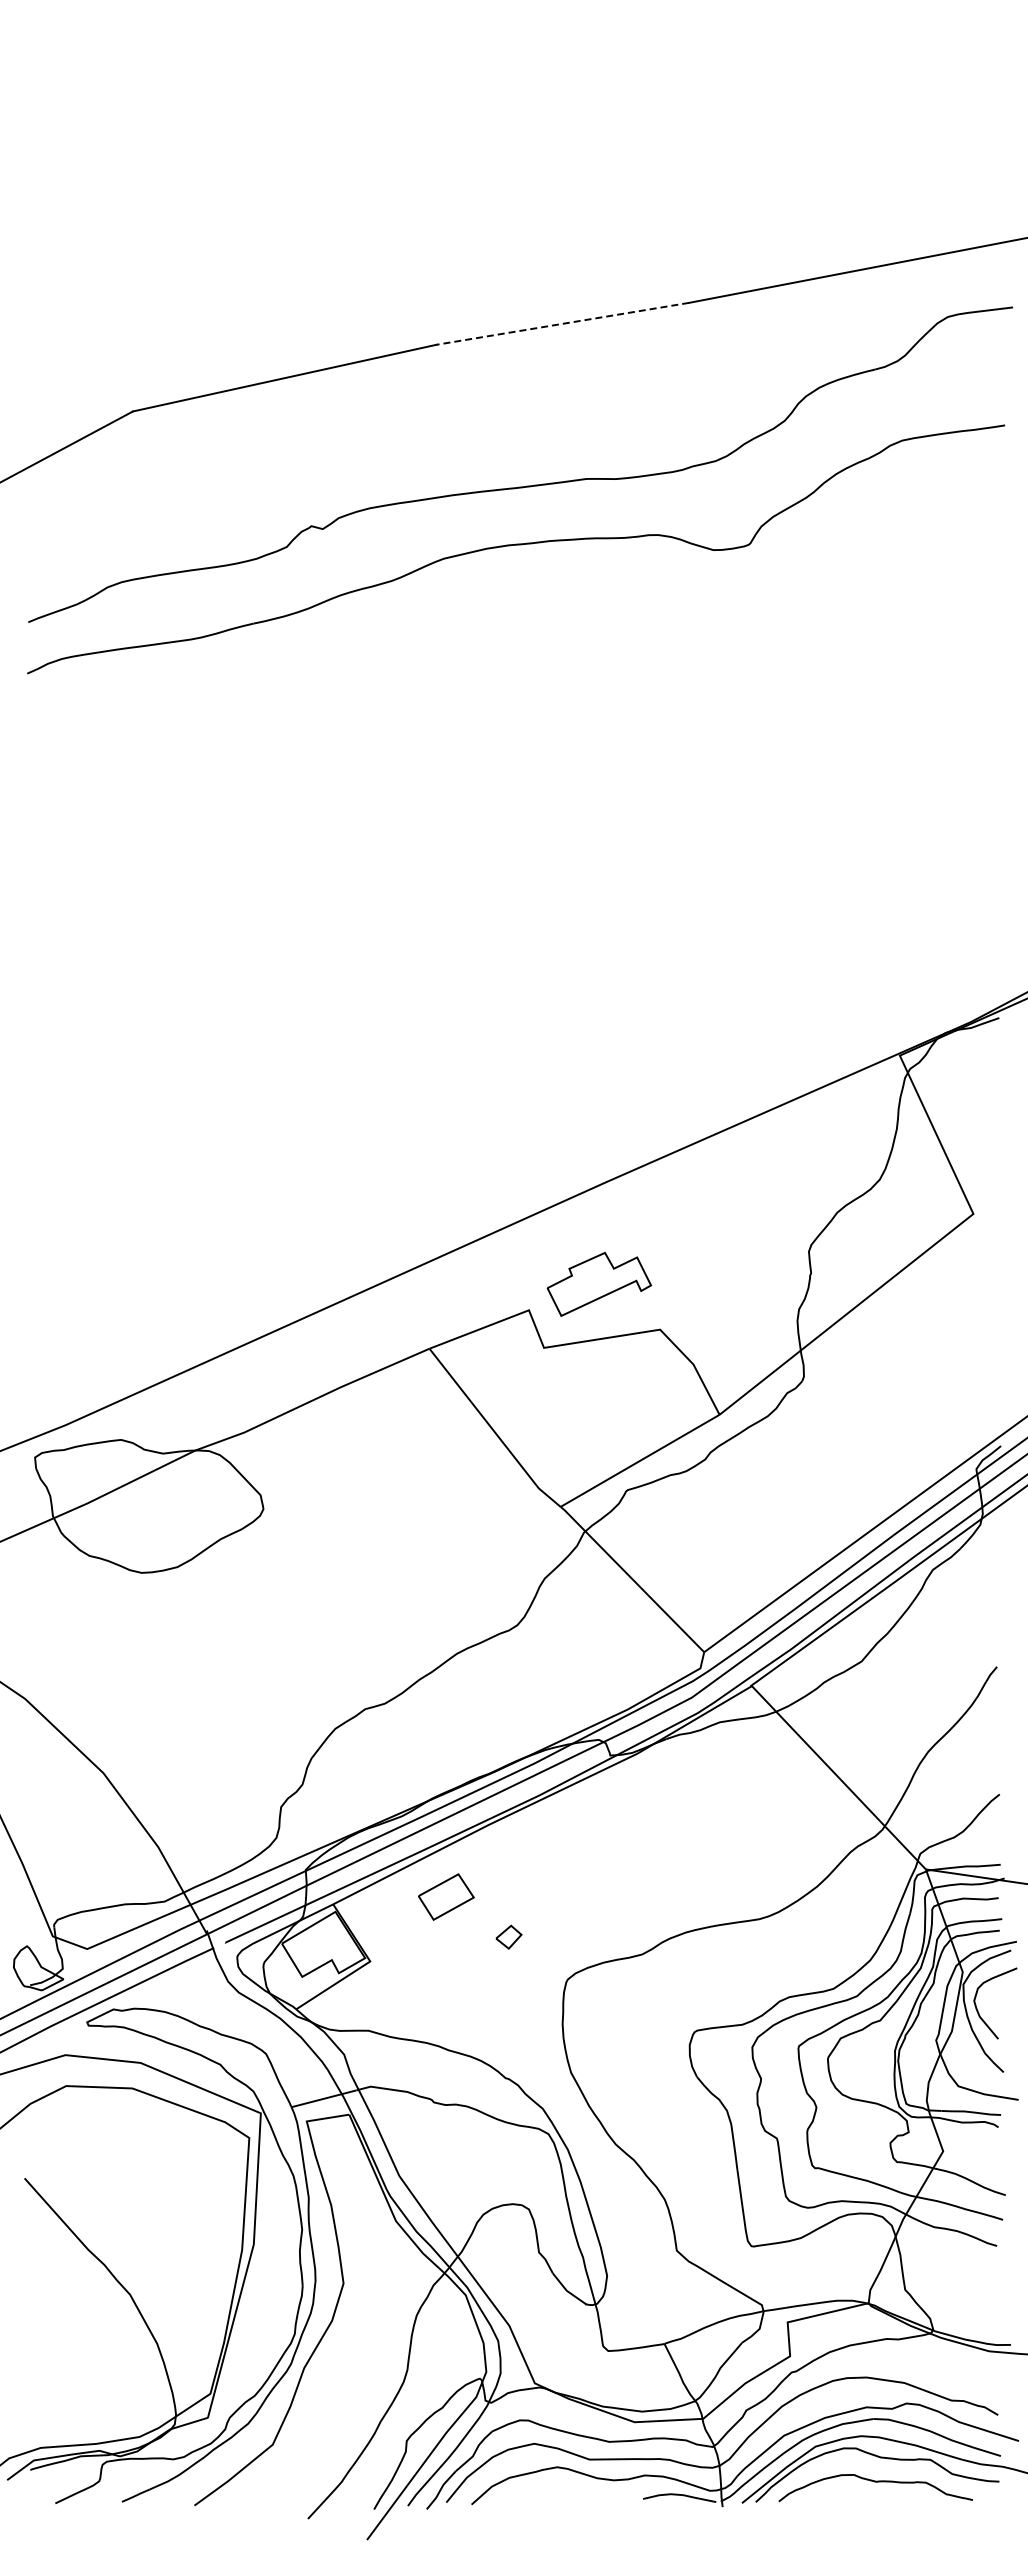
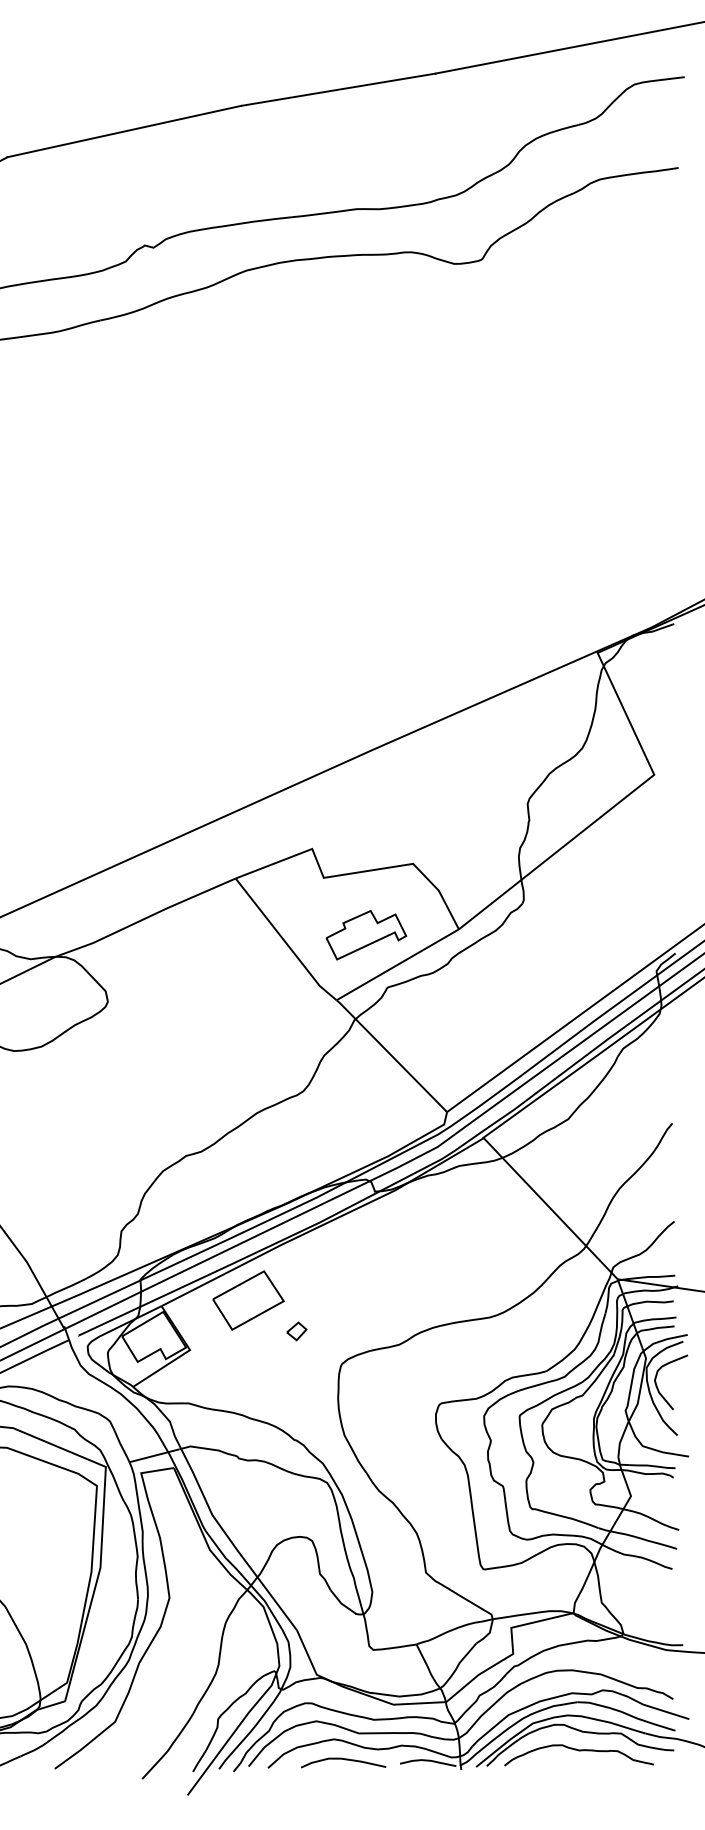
line: (562, 323) -> (338, 89), dashed -> solid
part: (599, 1283) -> (366, 934), moved
part: (446, 1896) -> (248, 1300), size x1.67
curve: (569, 2493) -> (343, 1759), added

